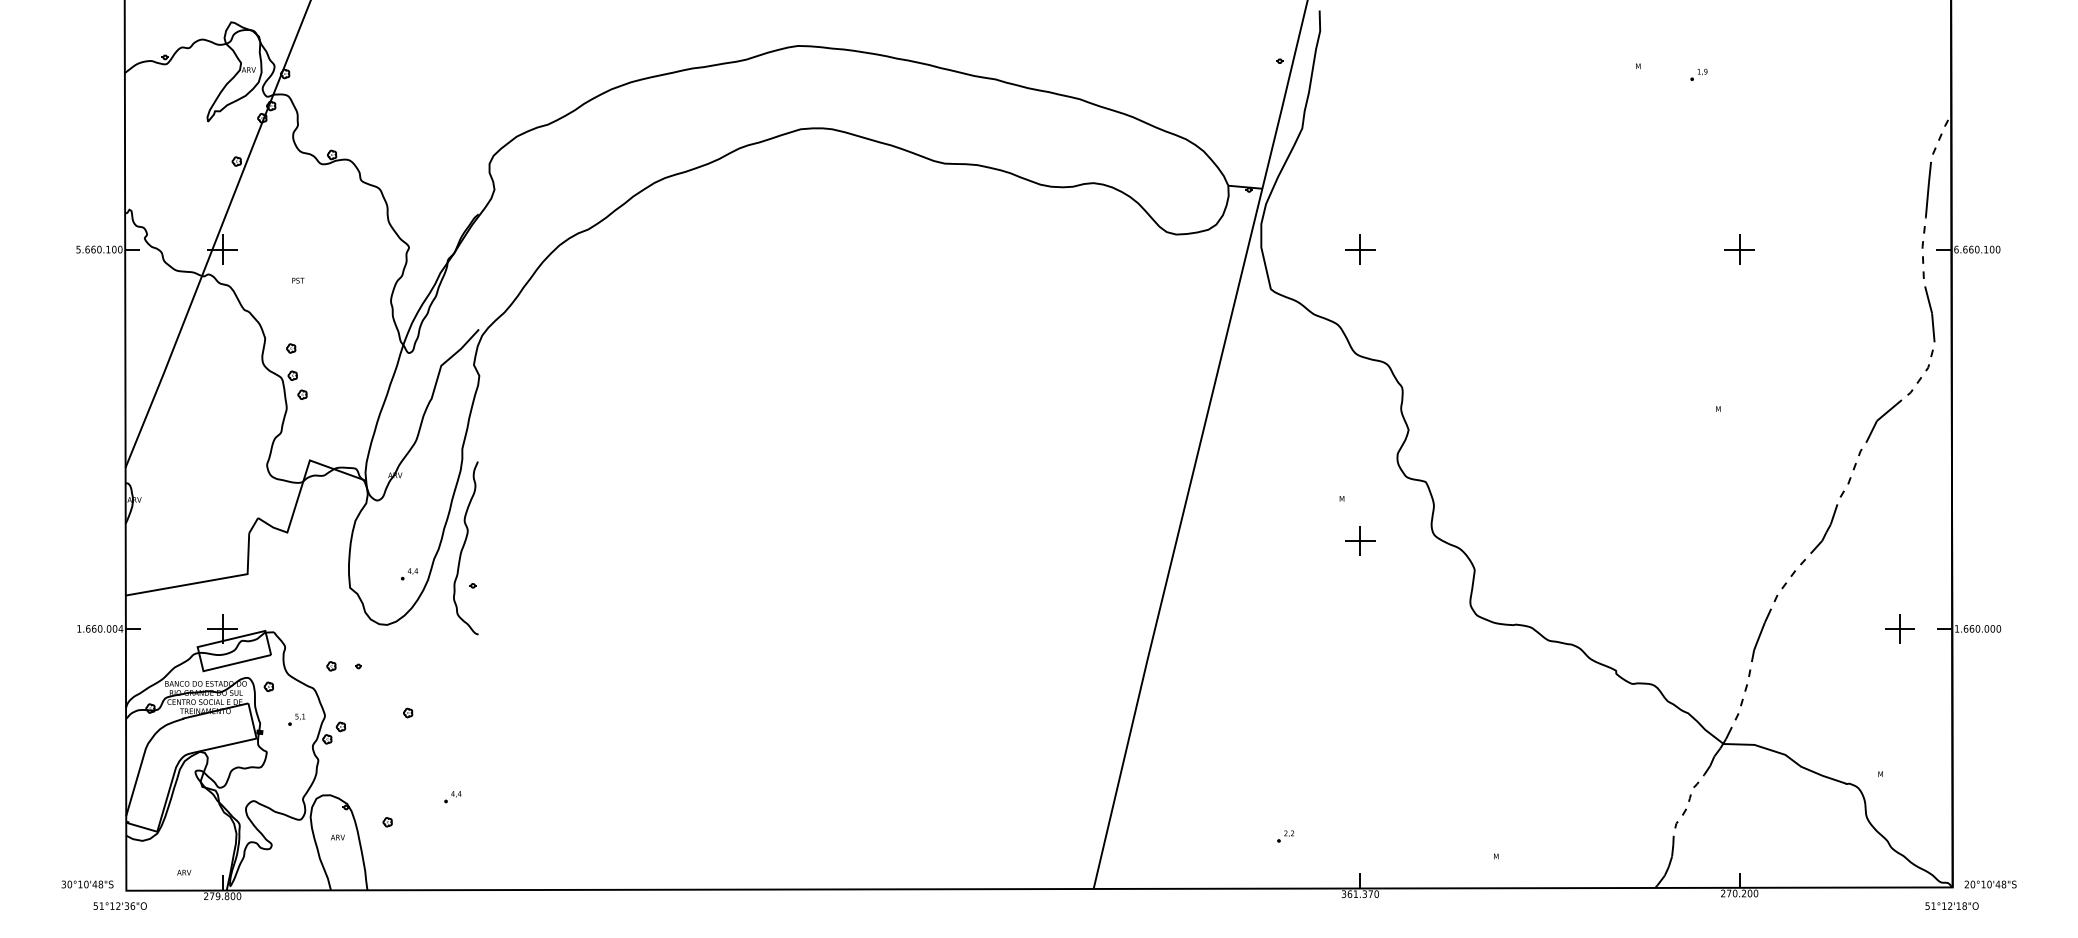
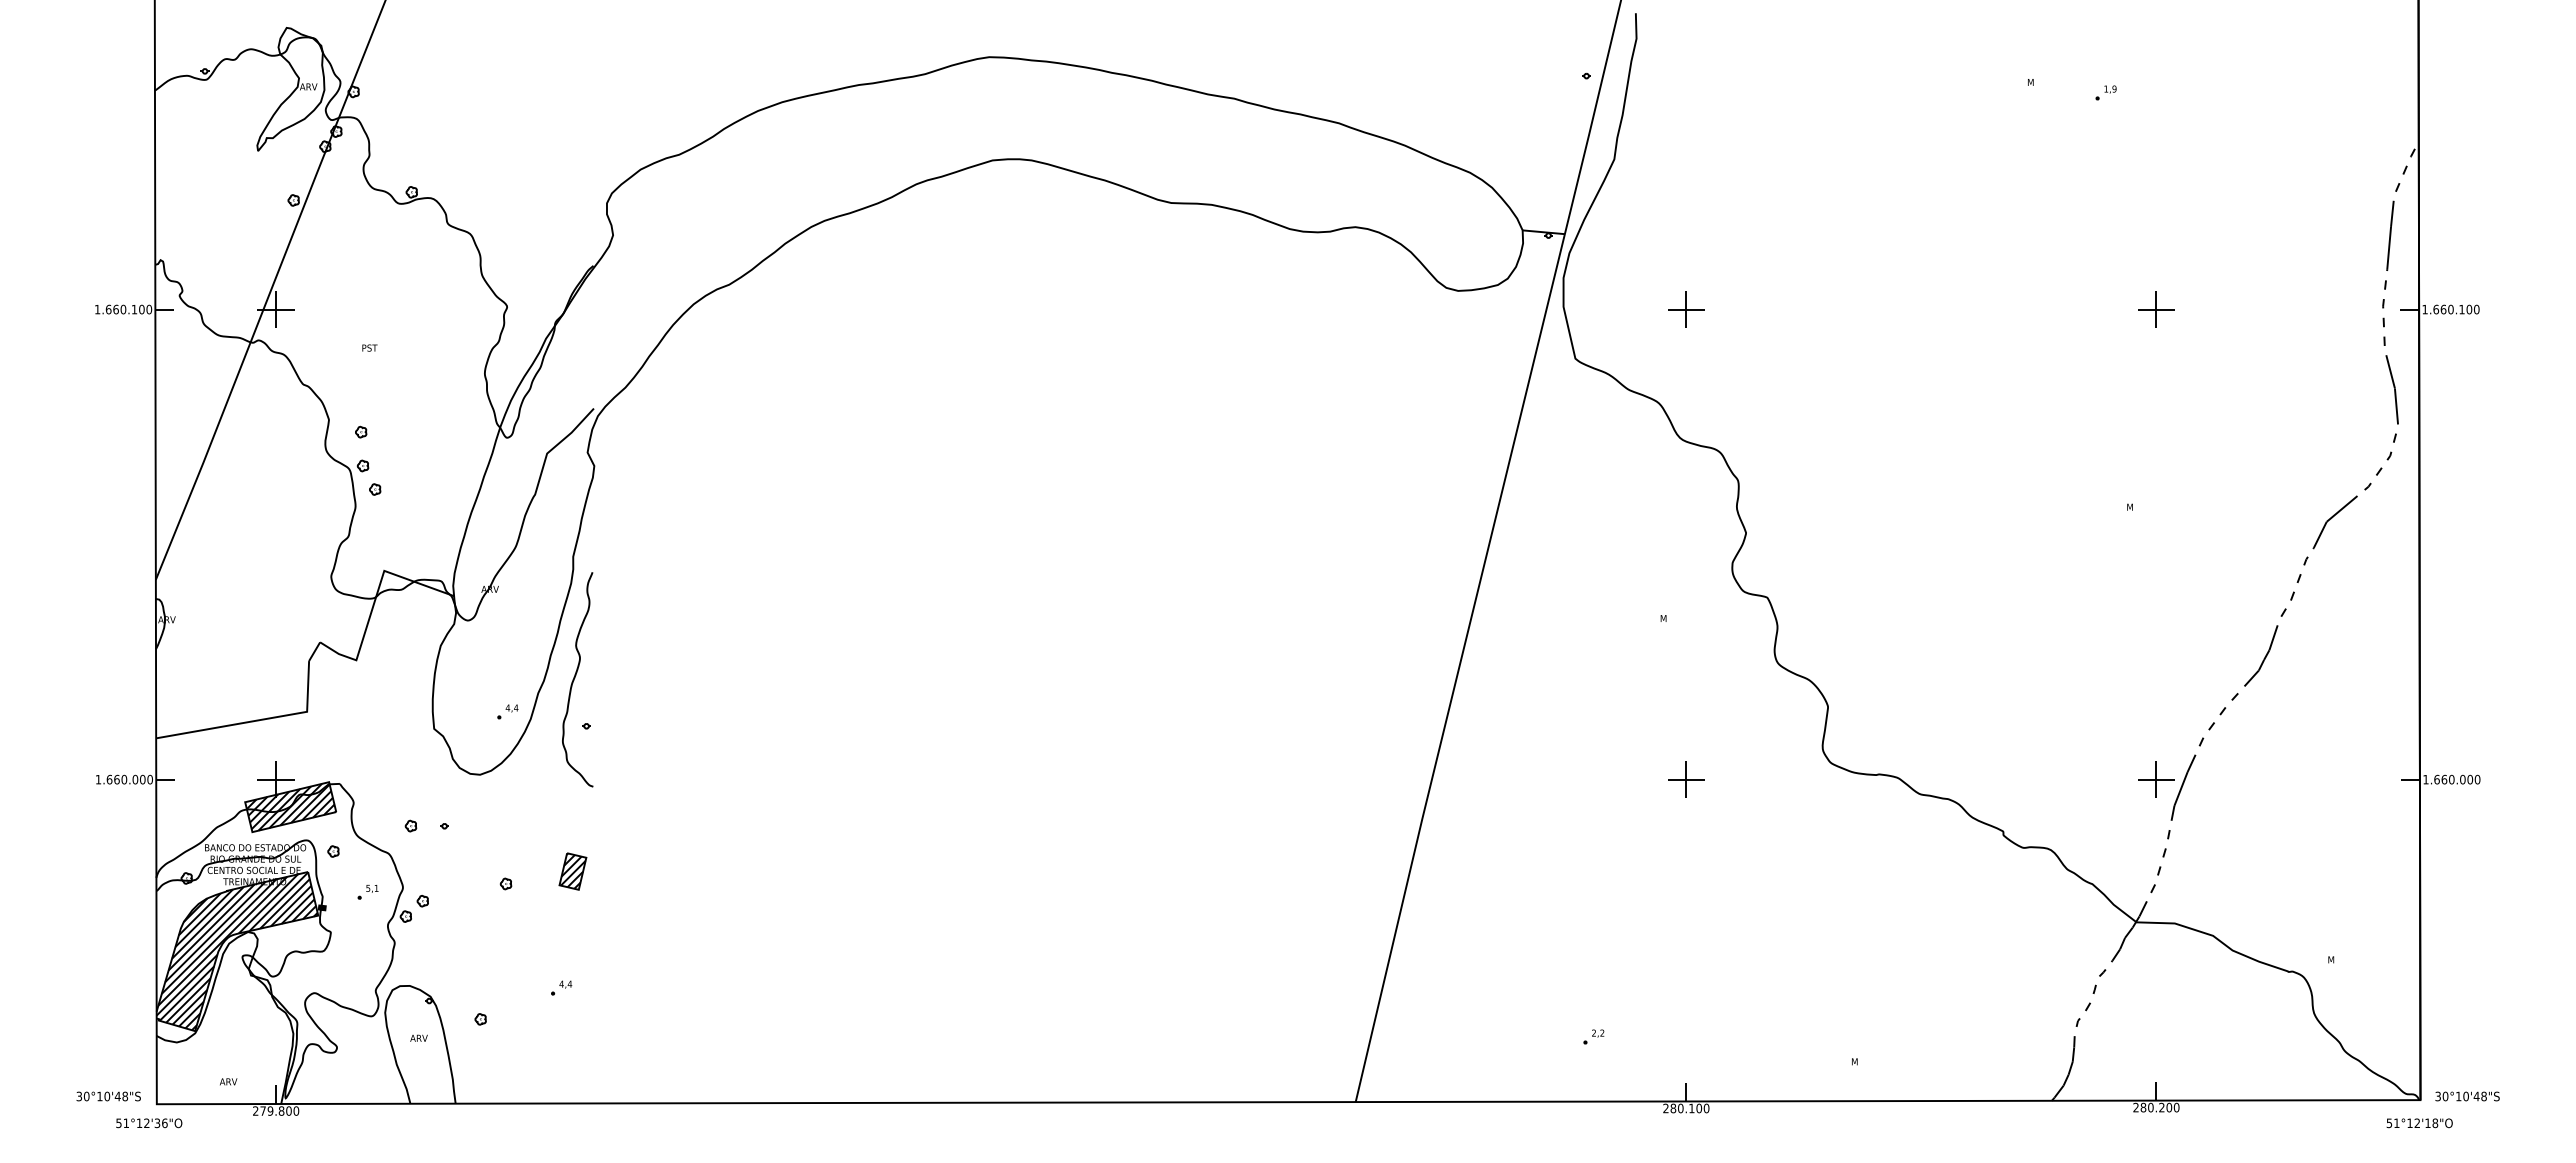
text: (78, 249) -> (97, 309), 5.660.100 -> 1.660.100
text: (1955, 249) -> (2424, 309), 6.660.100 -> 1.660.100
part: (1360, 540) -> (1686, 779), moved
text: (121, 628) -> (150, 779), 1.660.004 -> 1.660.000
part: (1900, 628) -> (2156, 779), moved
hatch: (234, 650) -> (290, 806), added
part: (461, 702) -> (572, 871), added
hatch: (190, 767) -> (236, 951), added
text: (1966, 884) -> (2437, 1096), 20°10'48"S -> 30°10'48"S
text: (1729, 893) -> (2143, 1107), 270.200 -> 280.200
text: (1357, 894) -> (1682, 1108), 361.370 -> 280.100

